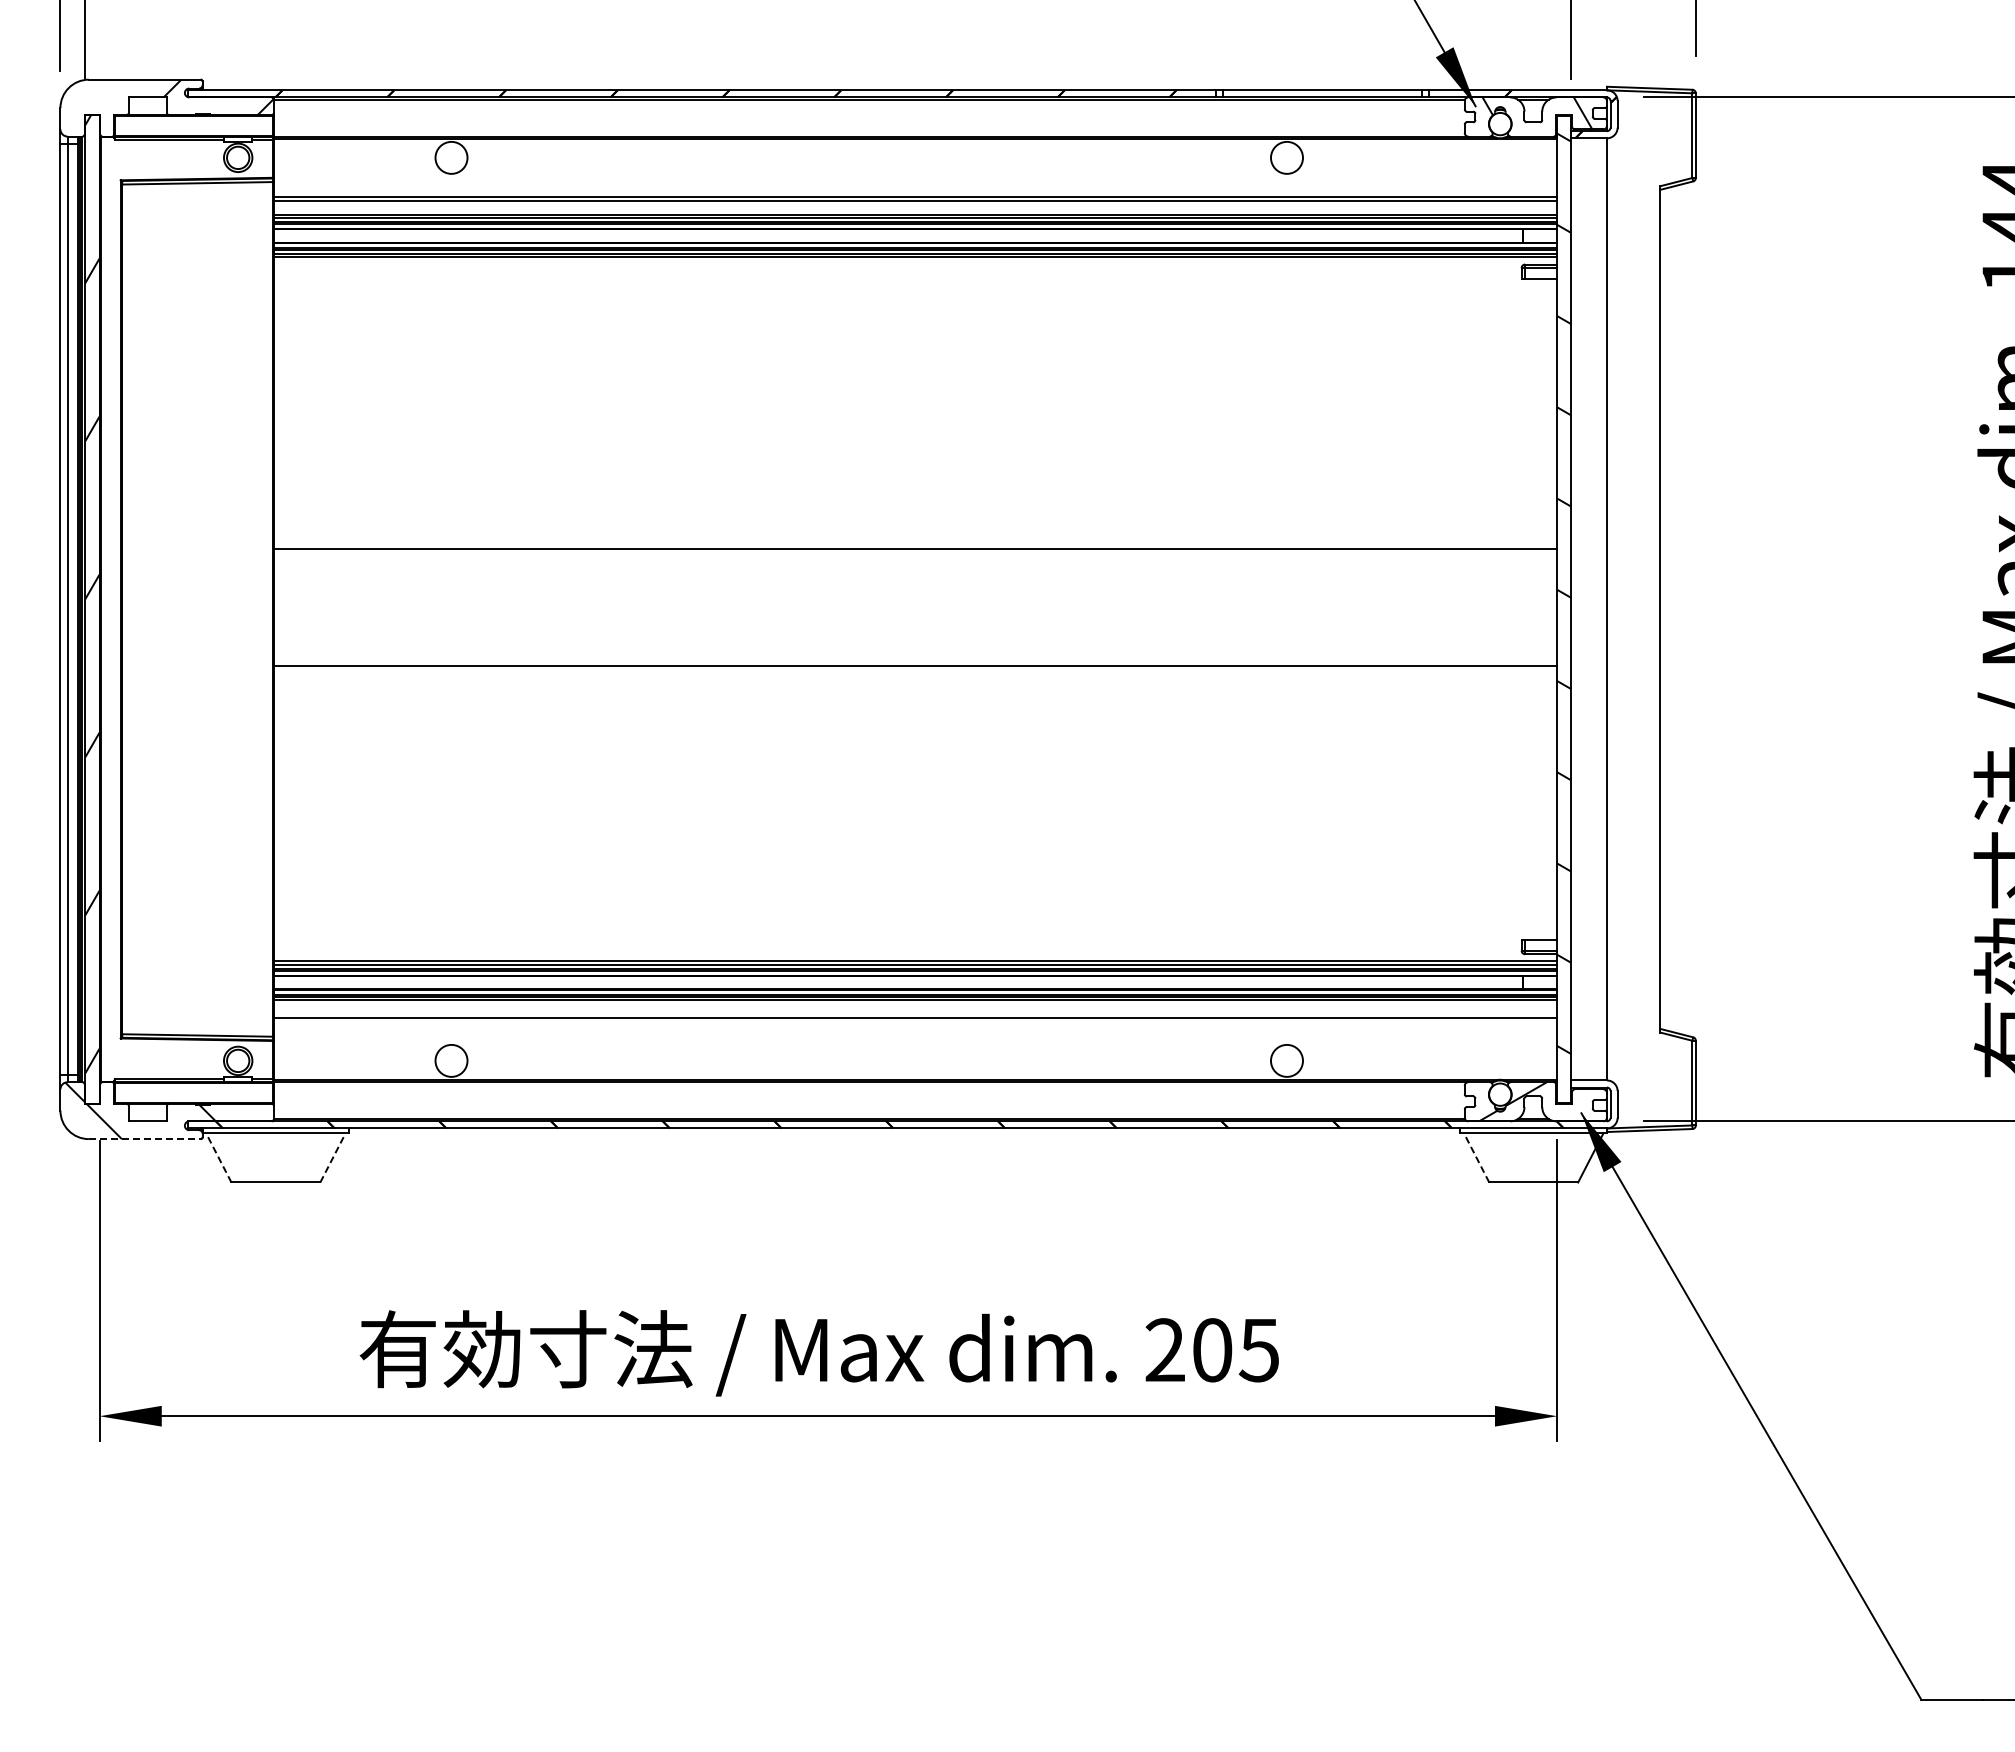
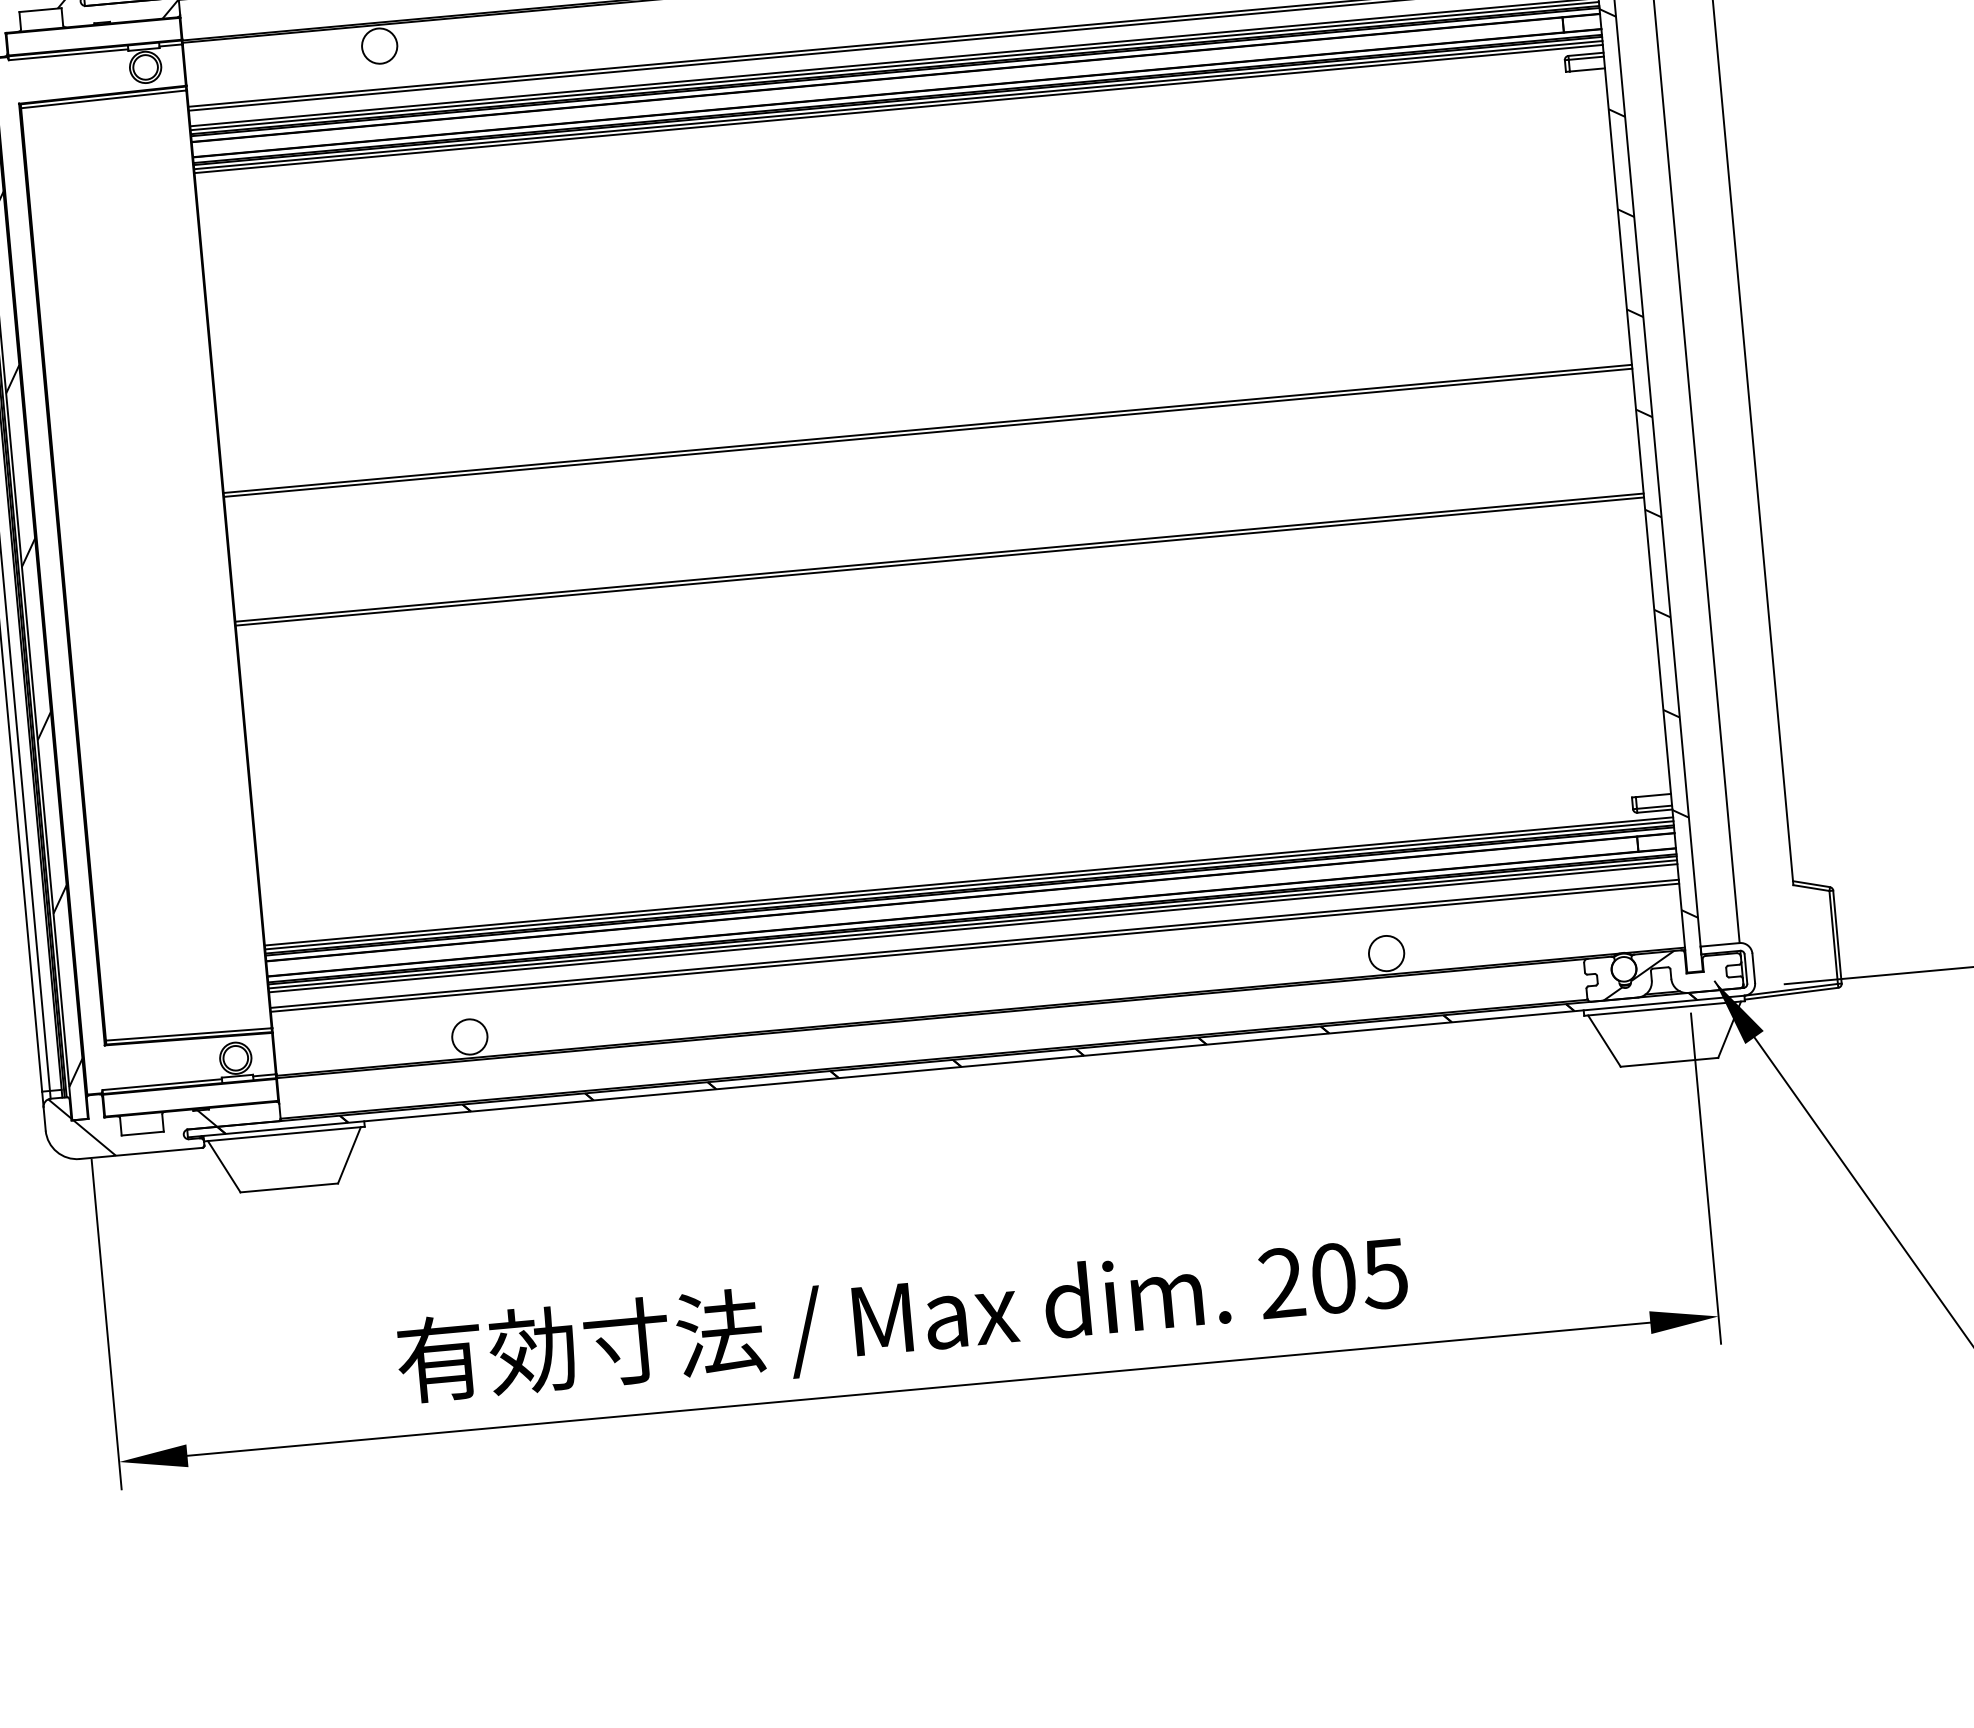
line: (915, 552) -> (928, 432), added
line: (915, 669) -> (939, 561), added
line: (915, 1004) -> (973, 928), added
line: (915, 1021) -> (975, 947), added
line: (144, 1139) -> (140, 1153), dashed -> solid
line: (218, 1157) -> (223, 1166), dashed -> solid
line: (332, 1157) -> (348, 1154), dashed -> solid
line: (1476, 1157) -> (1604, 1040), dashed -> solid

